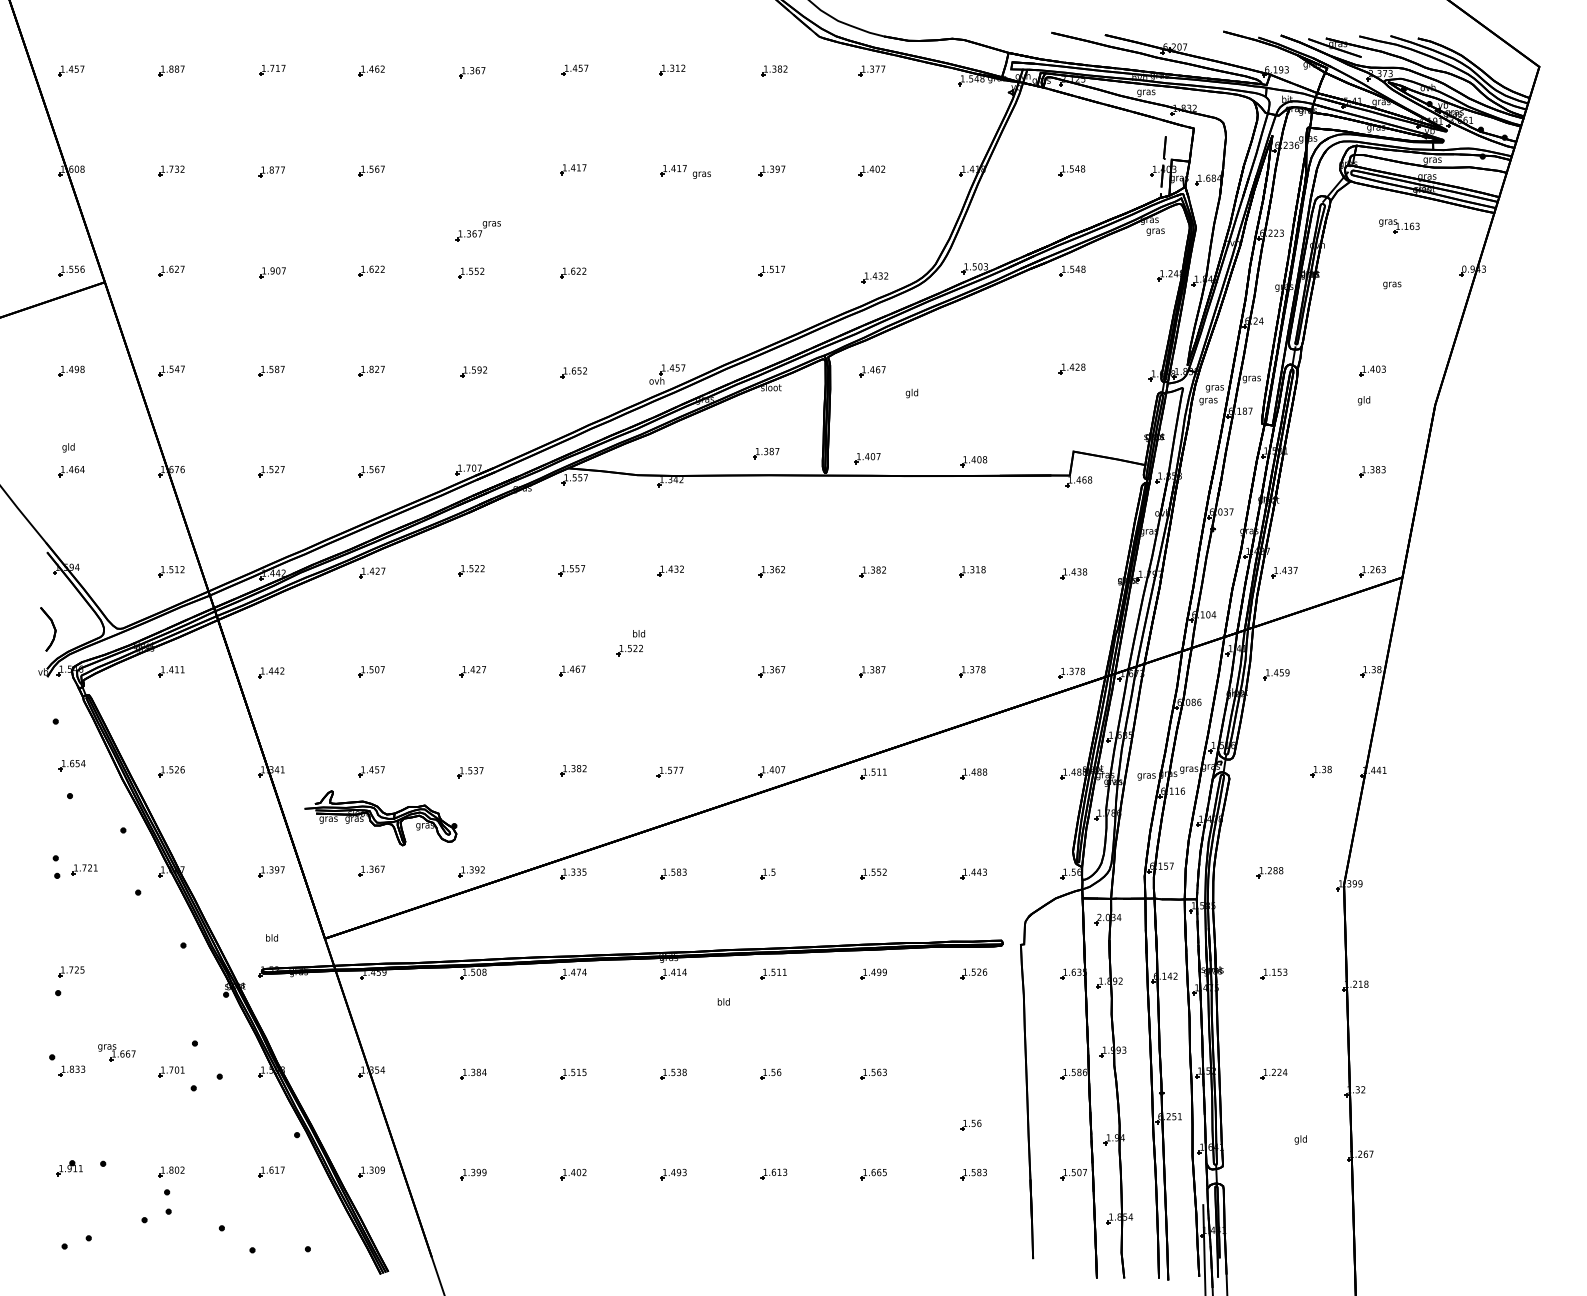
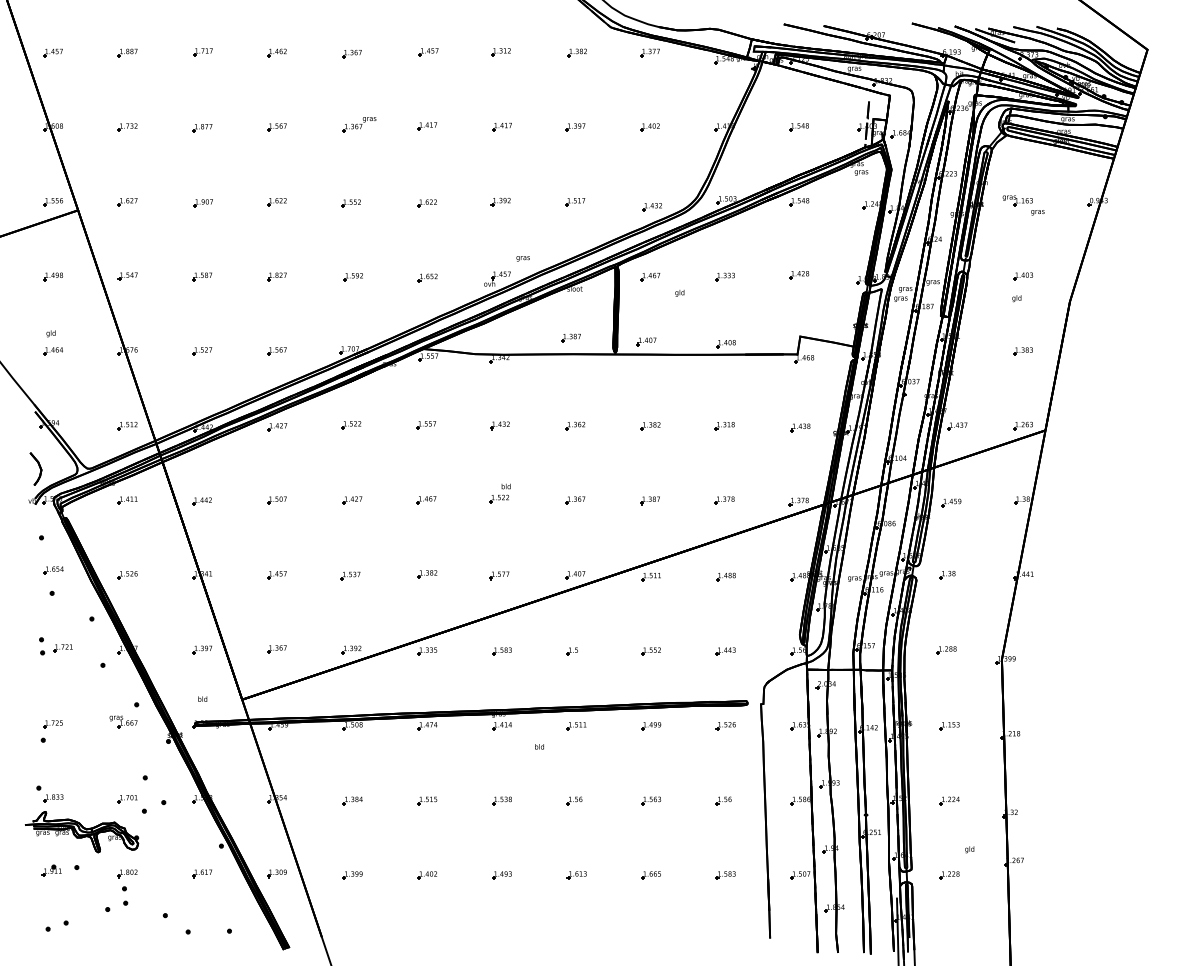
text: (701, 174) -> (522, 258), moved
part: (1399, 226) -> (1017, 200), moved
part: (477, 231) -> (358, 124), moved
part: (671, 270) -> (500, 201), added
part: (972, 371) -> (724, 276), added
part: (630, 643) -> (499, 493), moved
part: (1320, 771) -> (947, 575), moved
part: (380, 818) -> (81, 832), moved
part: (116, 1052) -> (123, 721), moved
part: (970, 1124) -> (723, 800), moved
part: (1273, 1174) -> (949, 875), added

